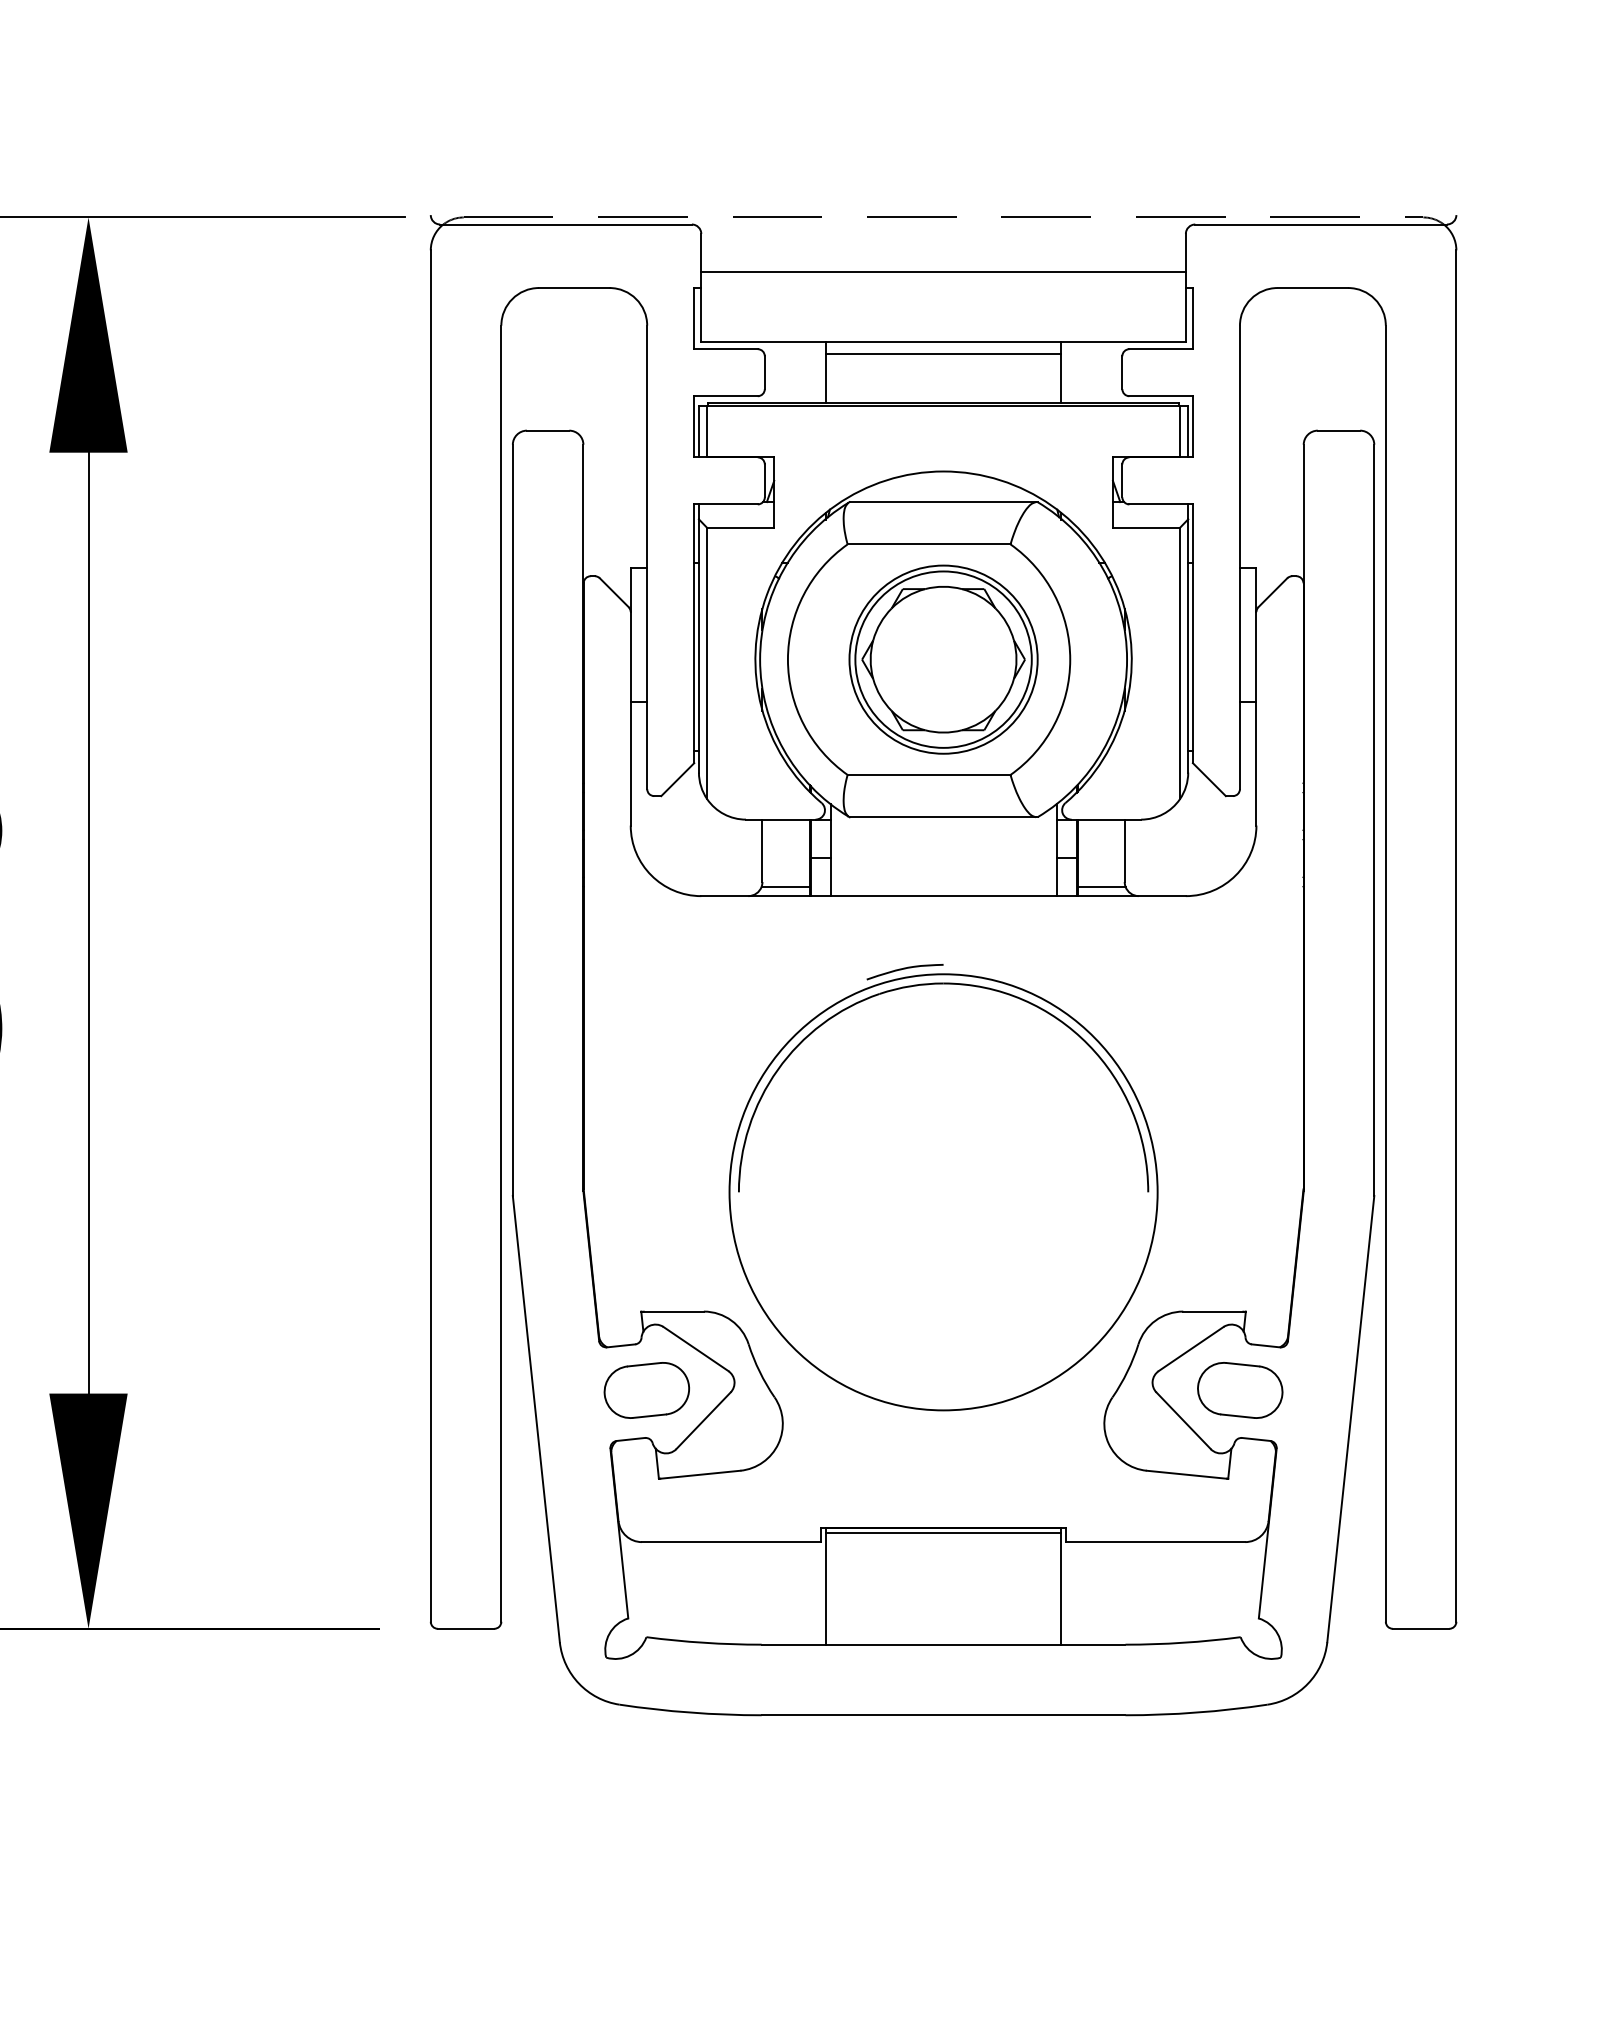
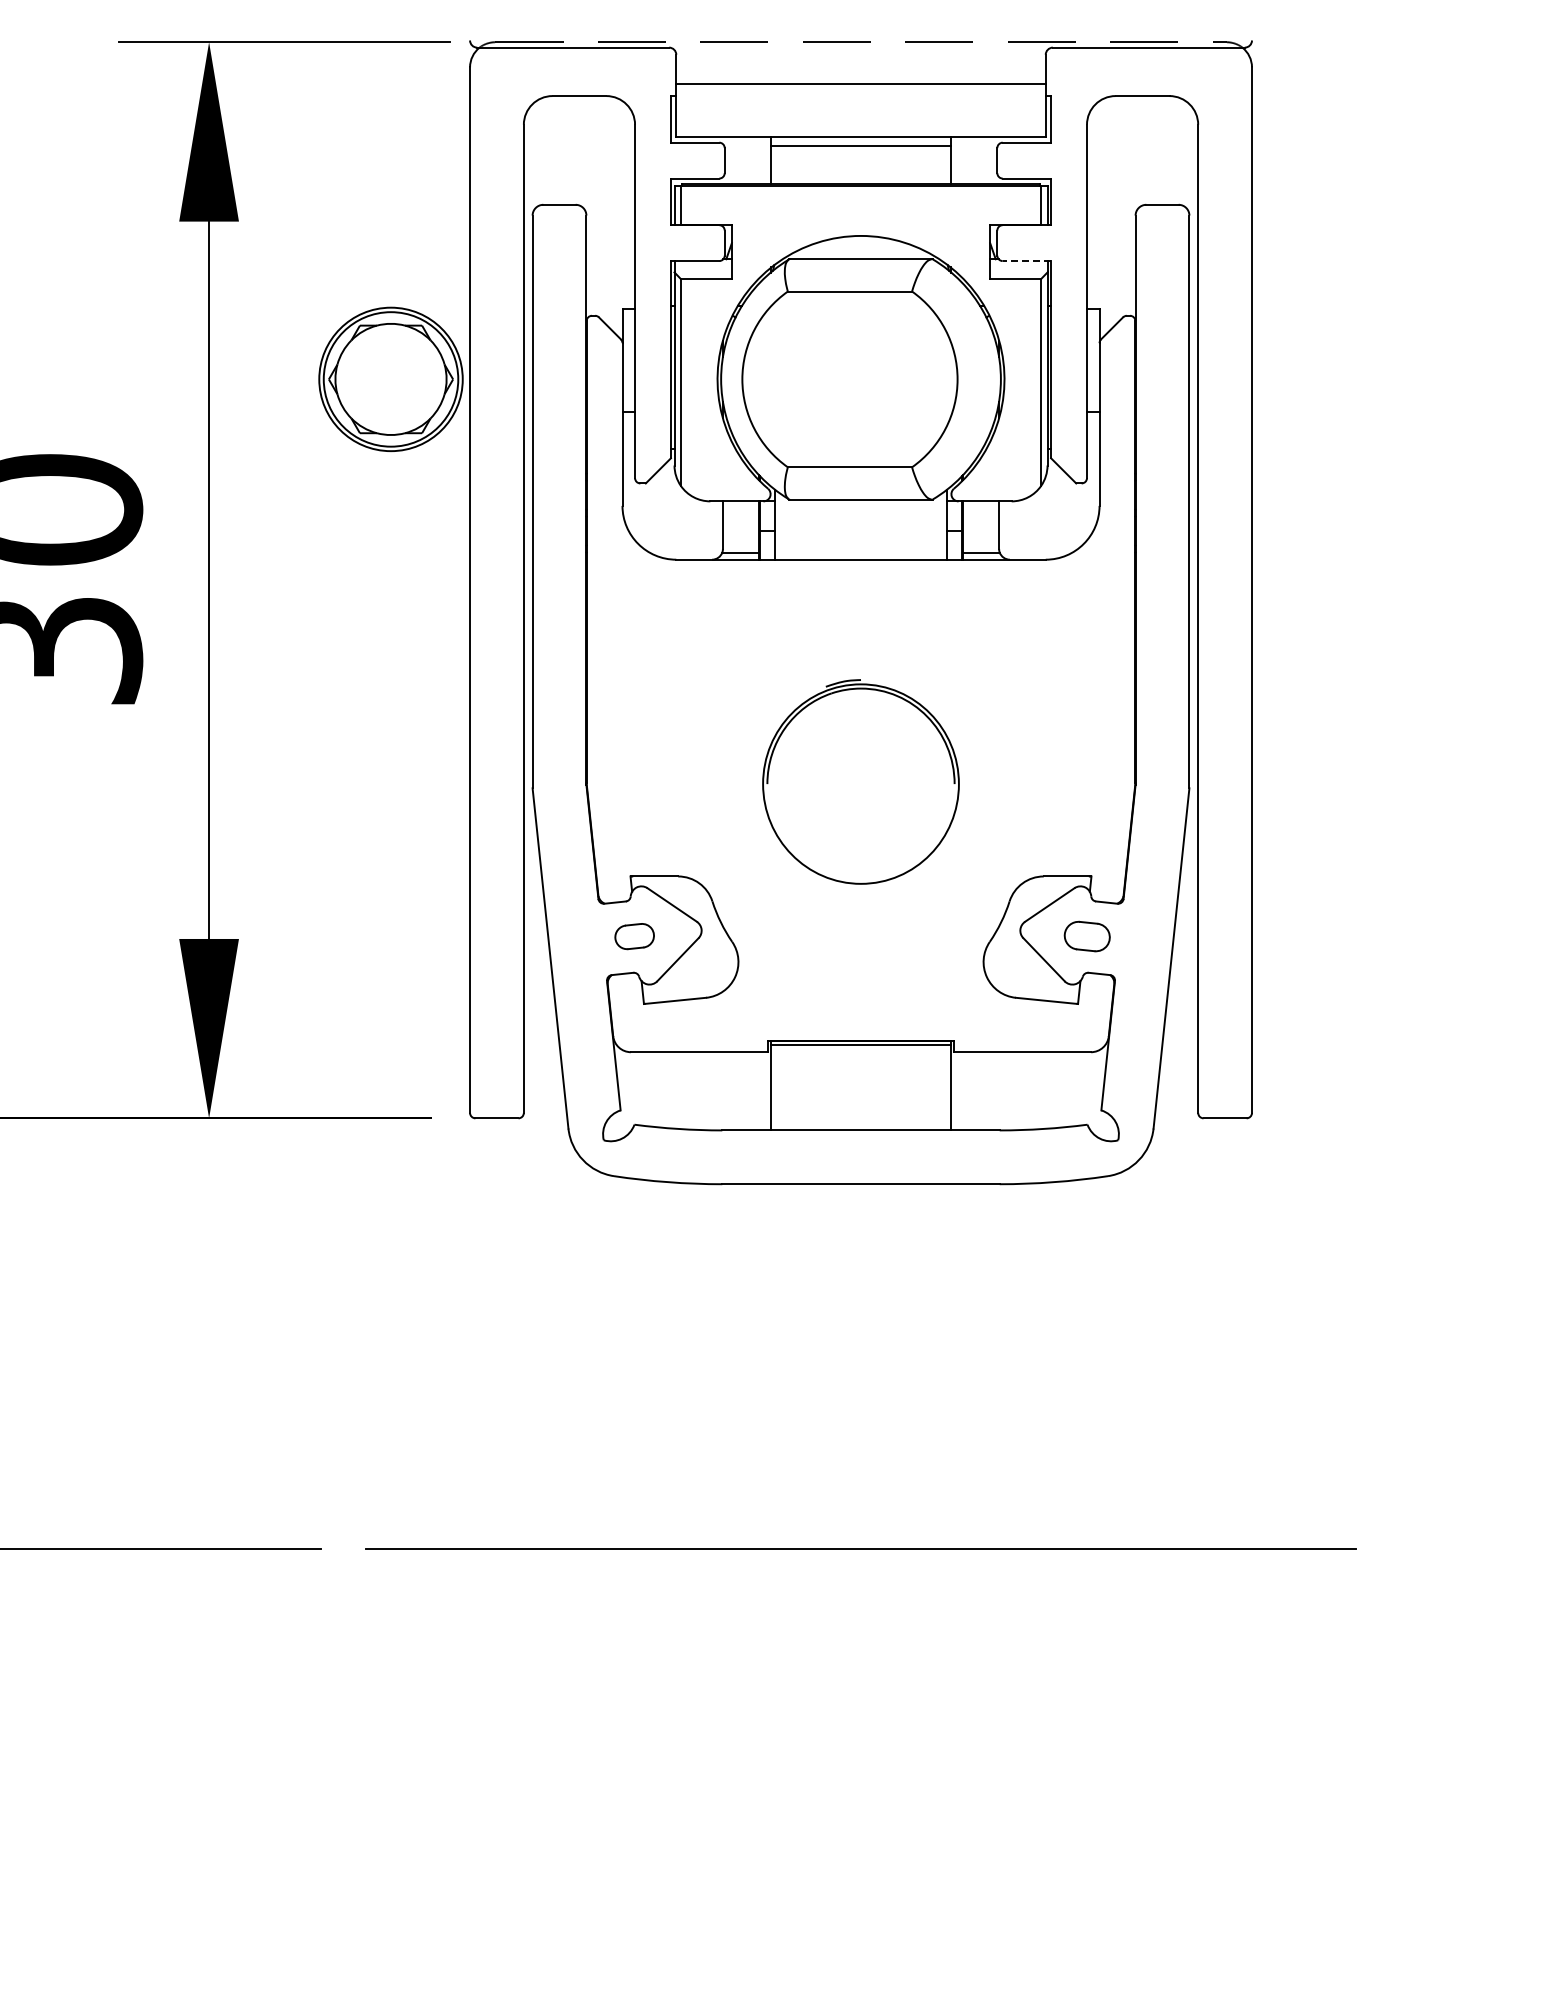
line: (1160, 505) -> (1026, 261), solid -> dashed
part: (942, 658) -> (390, 378), moved
part: (942, 1187) -> (860, 781), size x0.6
part: (646, 1390) -> (634, 936), size x0.6
part: (1240, 1390) -> (1087, 936), size x0.7

